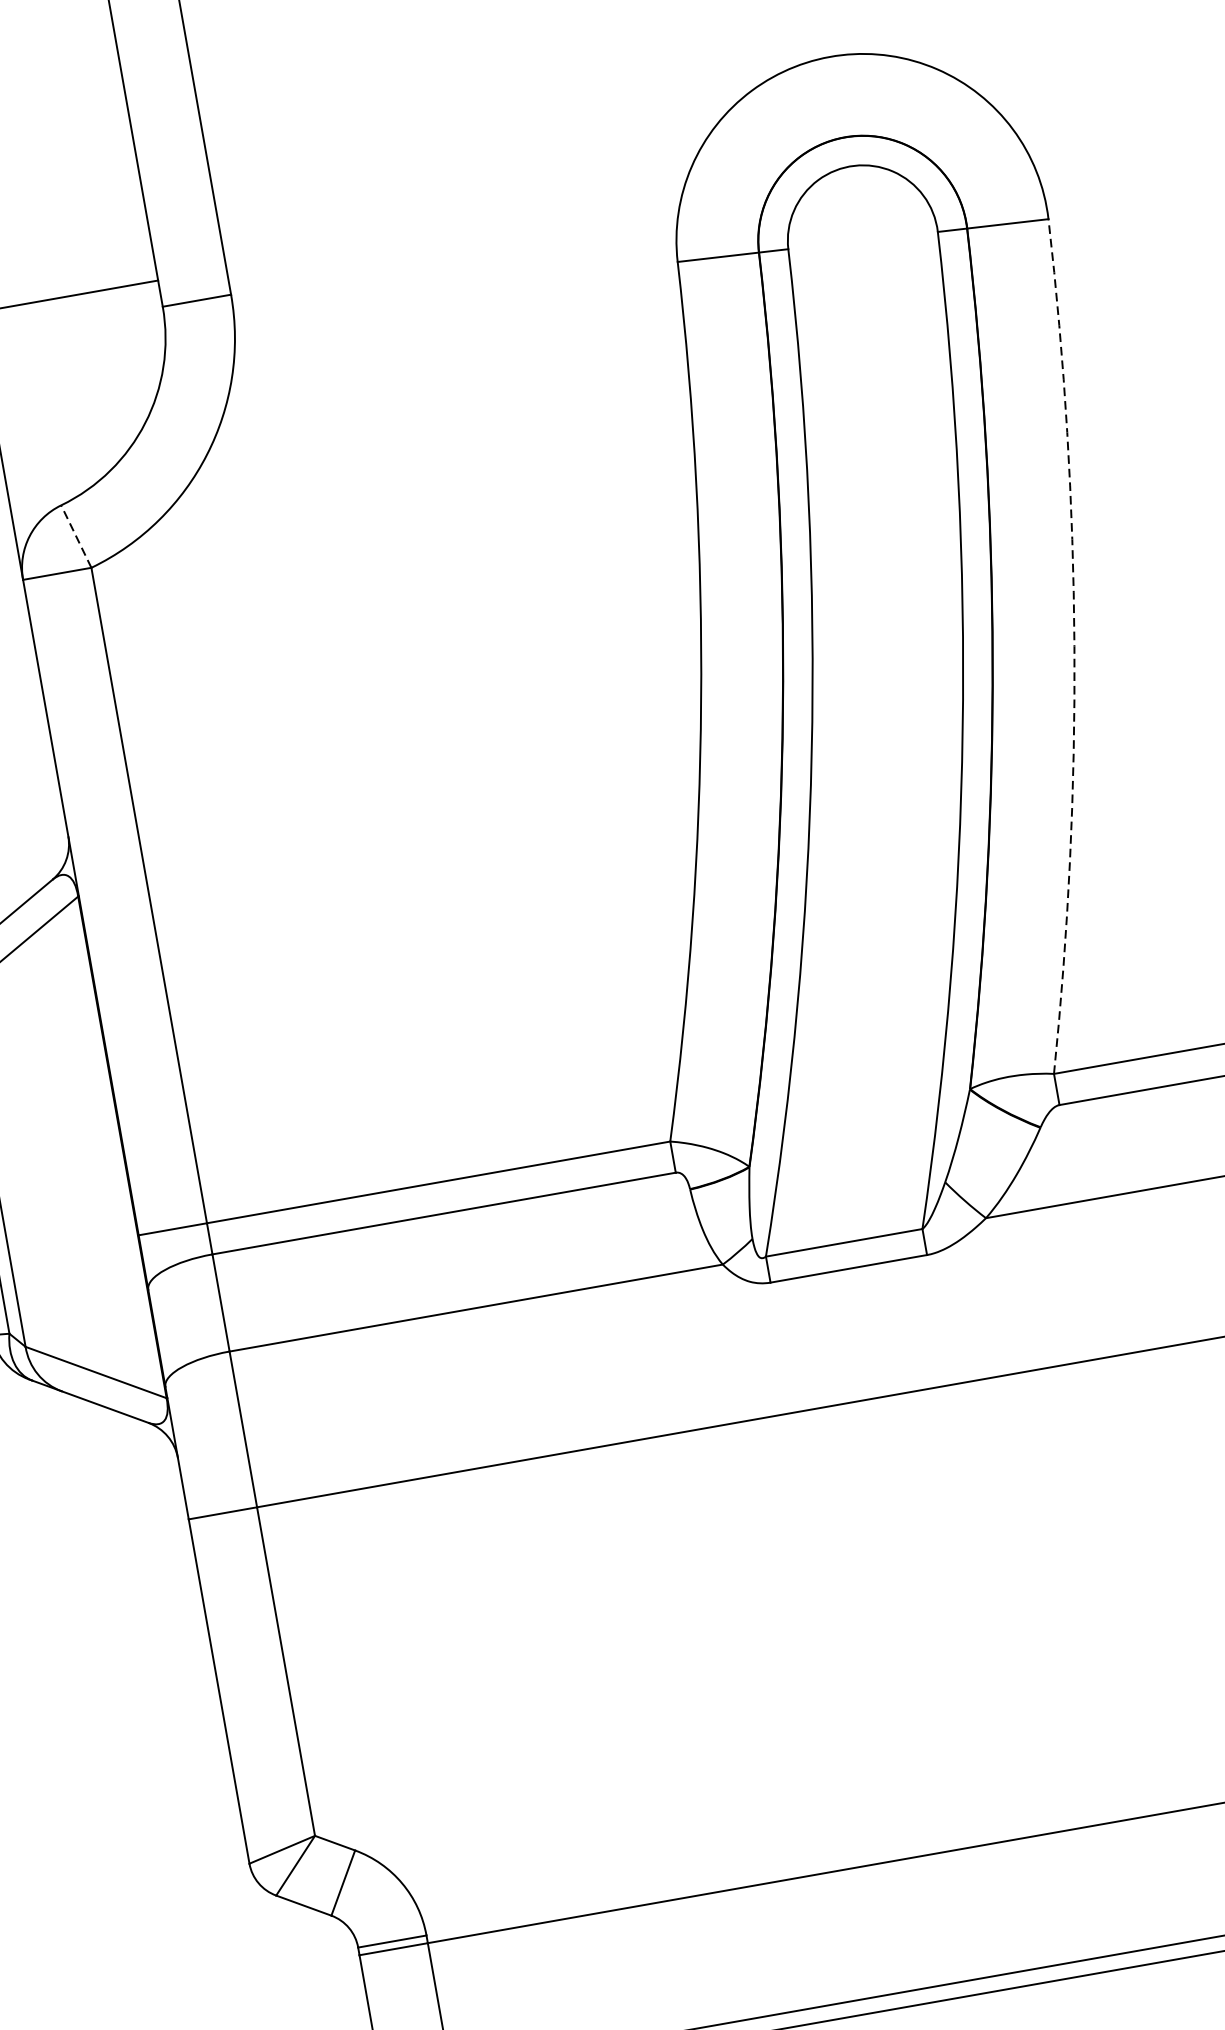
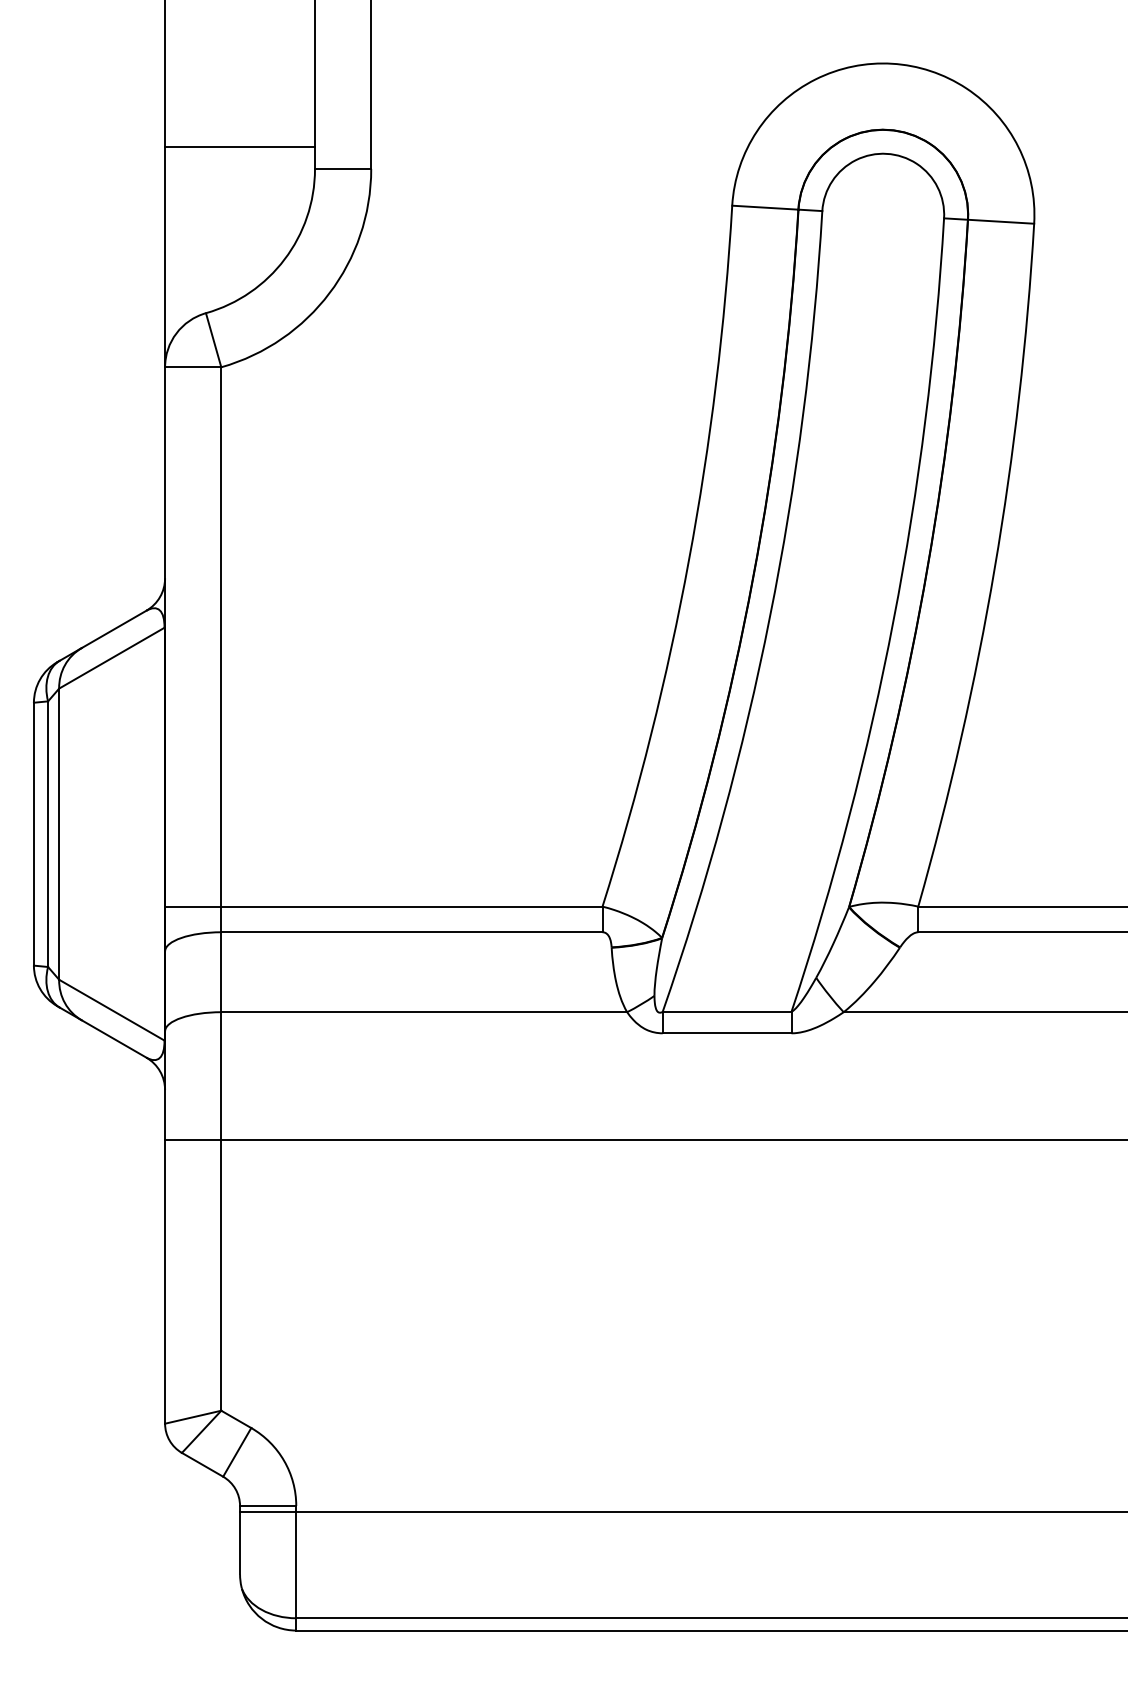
line: (75, 535) -> (213, 339), dashed -> solid
arc: (1074, 646) -> (994, 568), dashed -> solid

